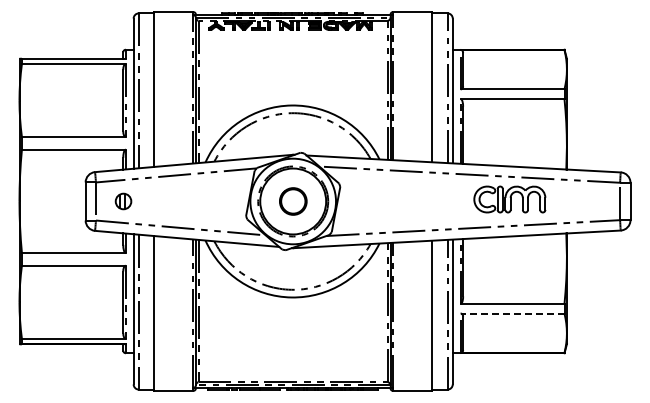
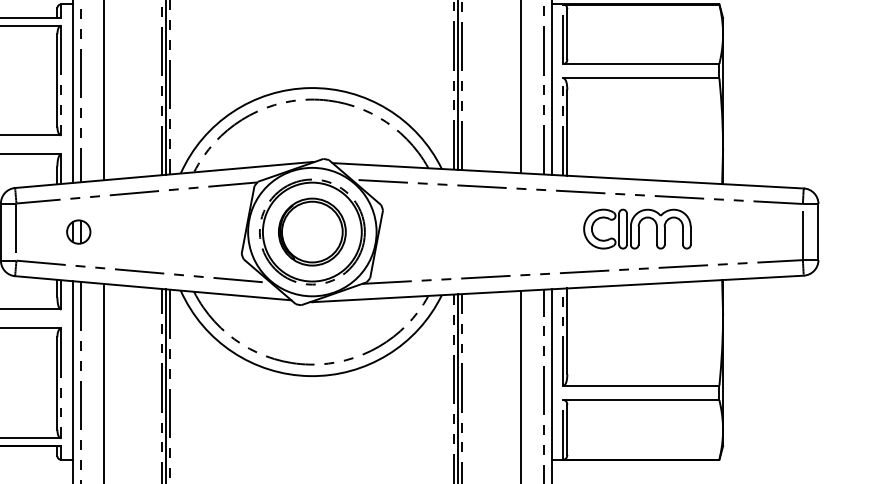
part: (123, 201) -> (78, 232), moved
part: (293, 201) -> (312, 232), size x1.67
line: (512, 313) -> (641, 400), dashed -> solid

